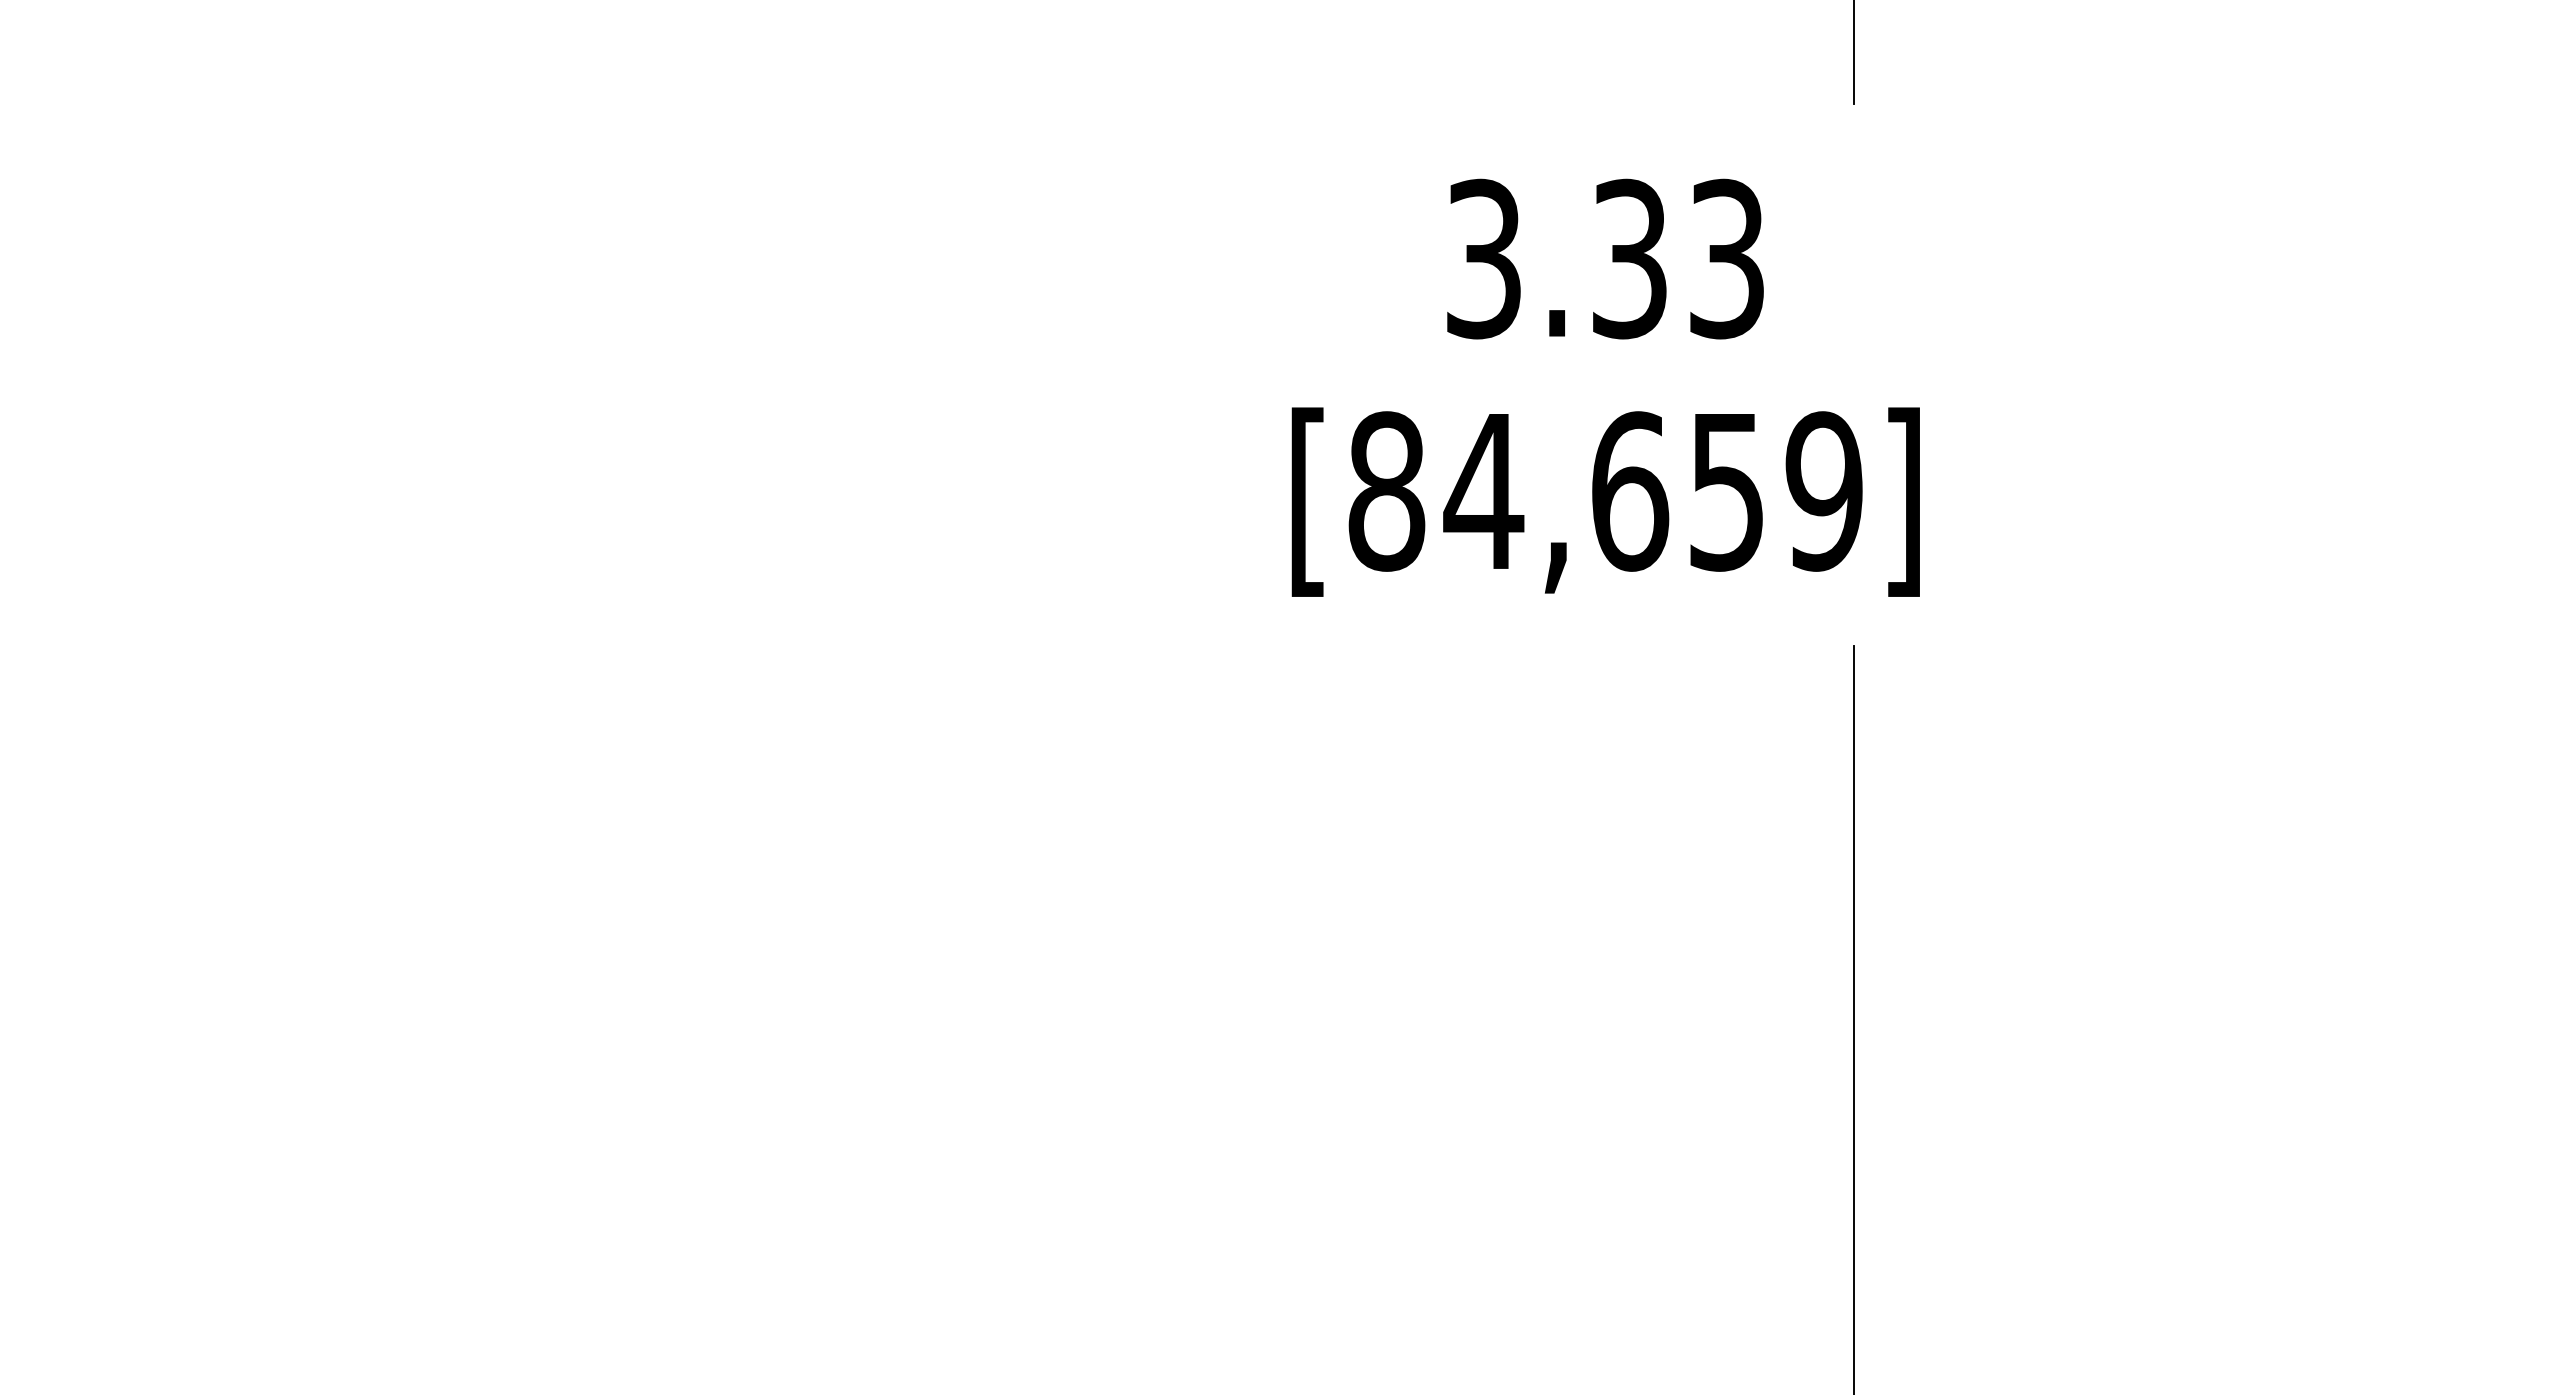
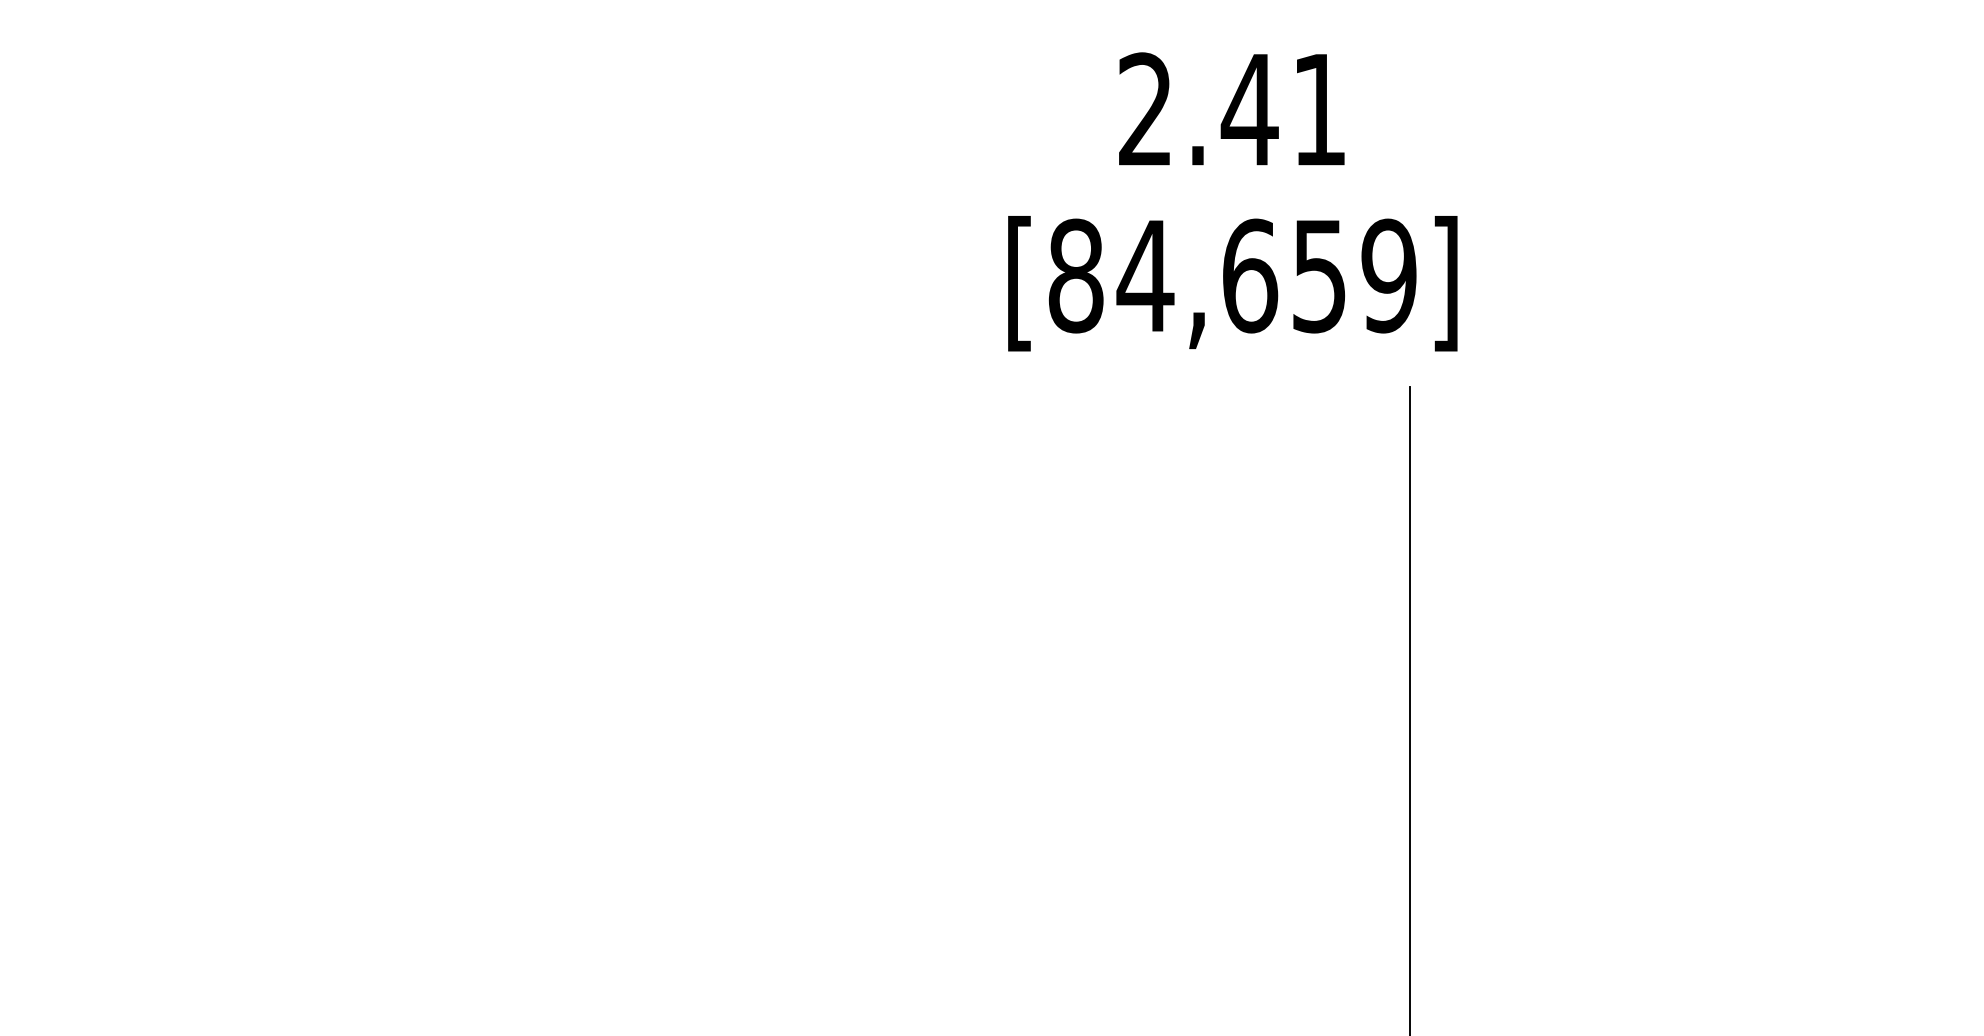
text: (1605, 258) -> (1232, 109), 3.33 -> 2.41

